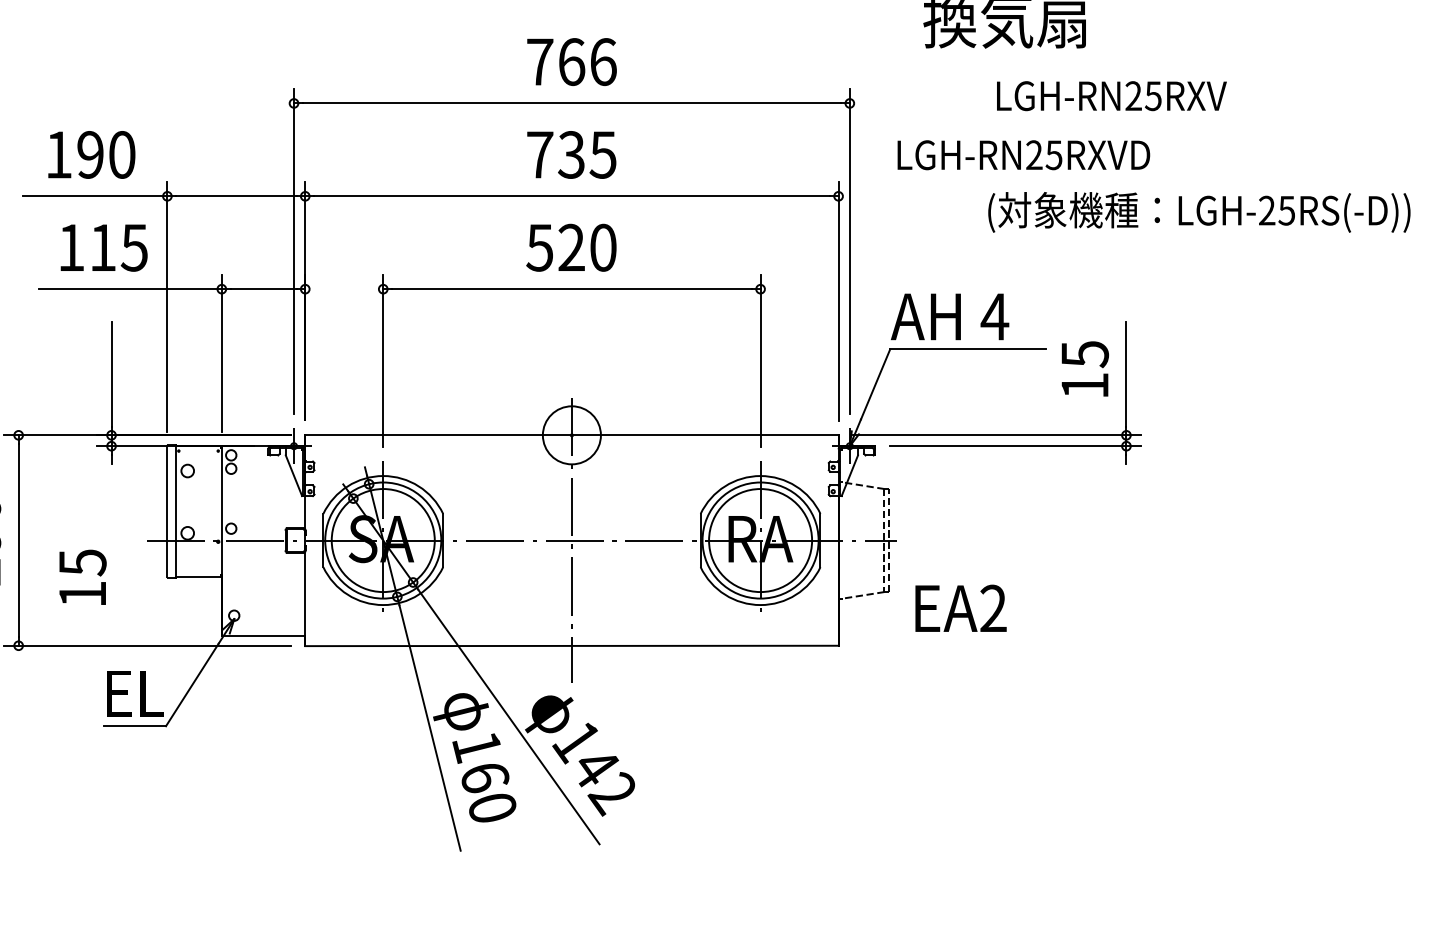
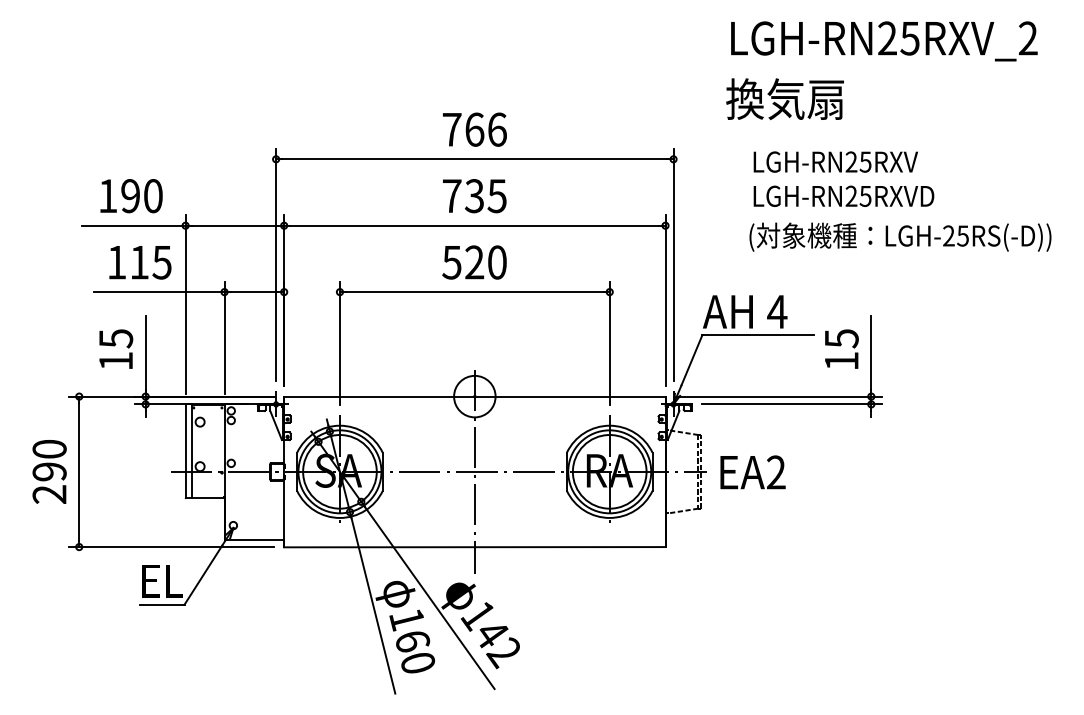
text: (1111, 95) -> (835, 161), moved
text: (1023, 154) -> (843, 195), moved
text: (1199, 211) -> (900, 236), moved
text: (83, 576) -> (116, 348), moved
text: (960, 608) -> (752, 472), moved

